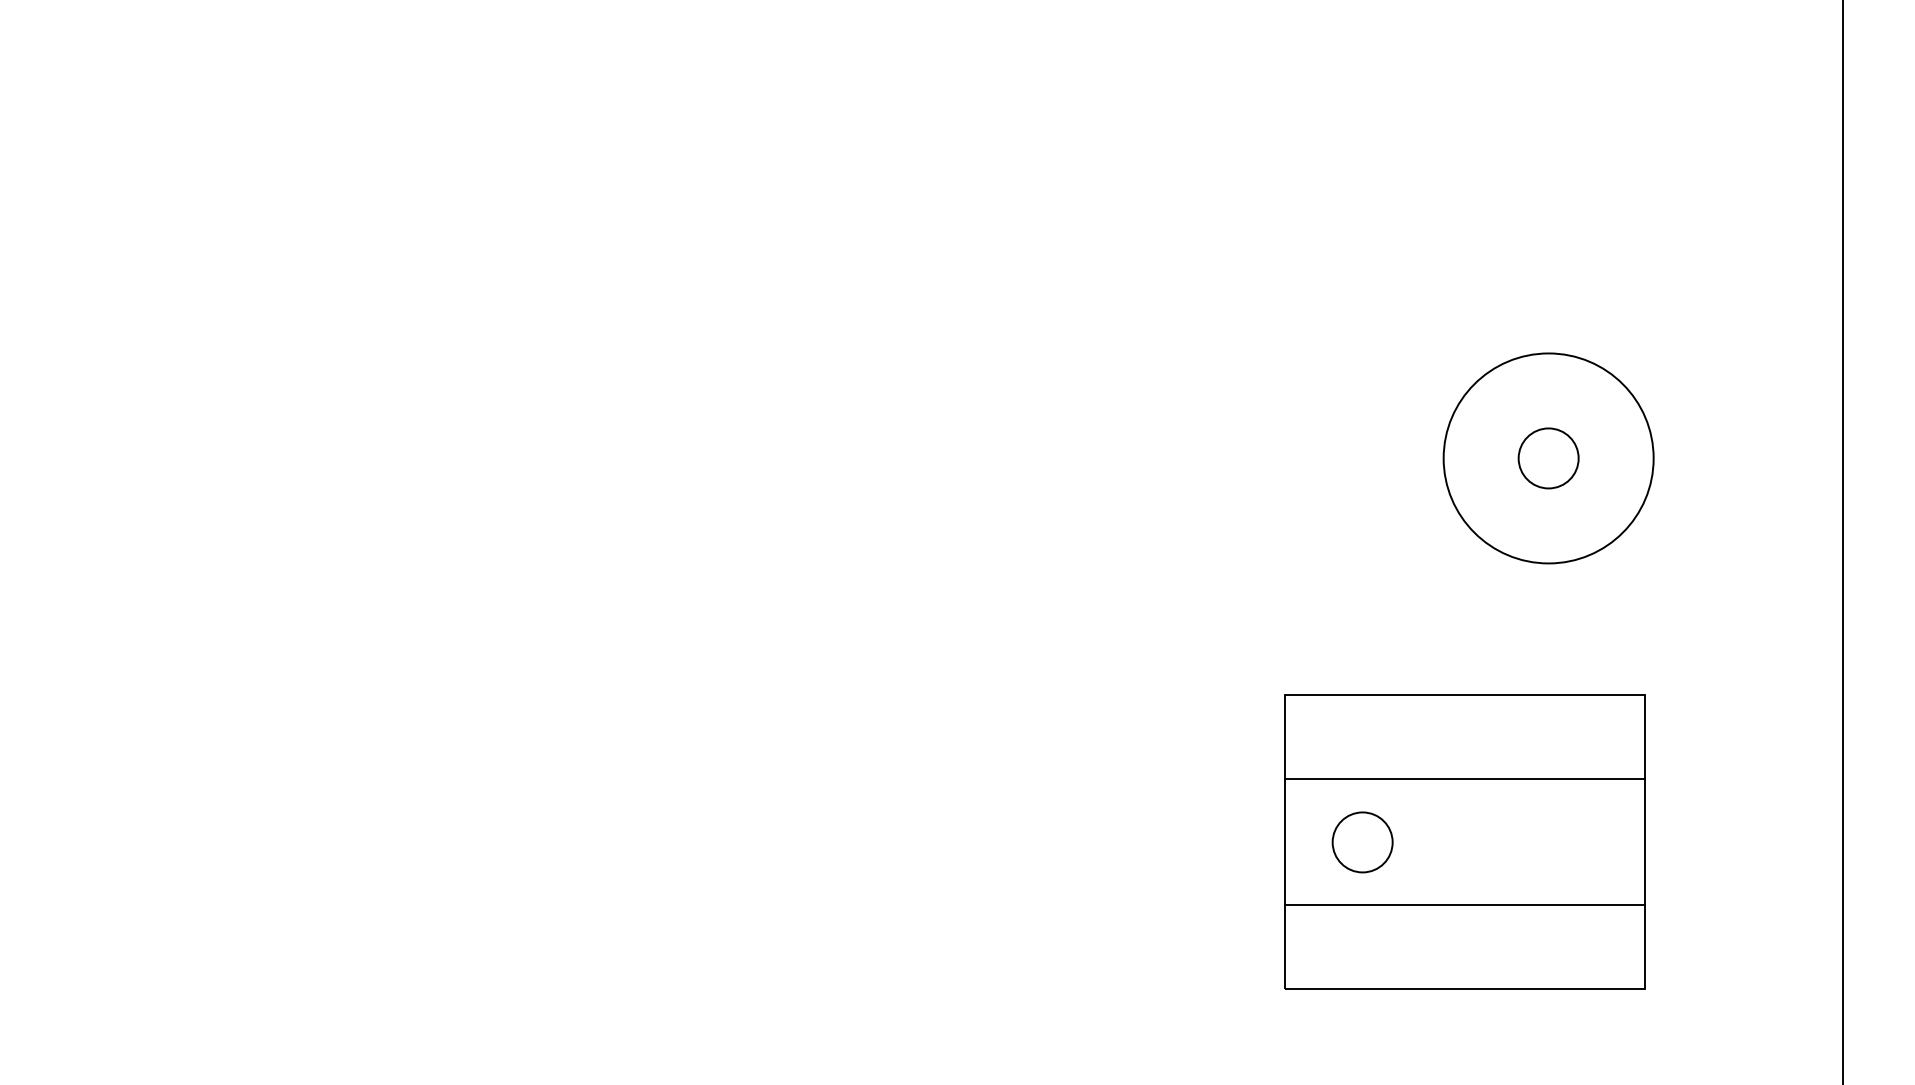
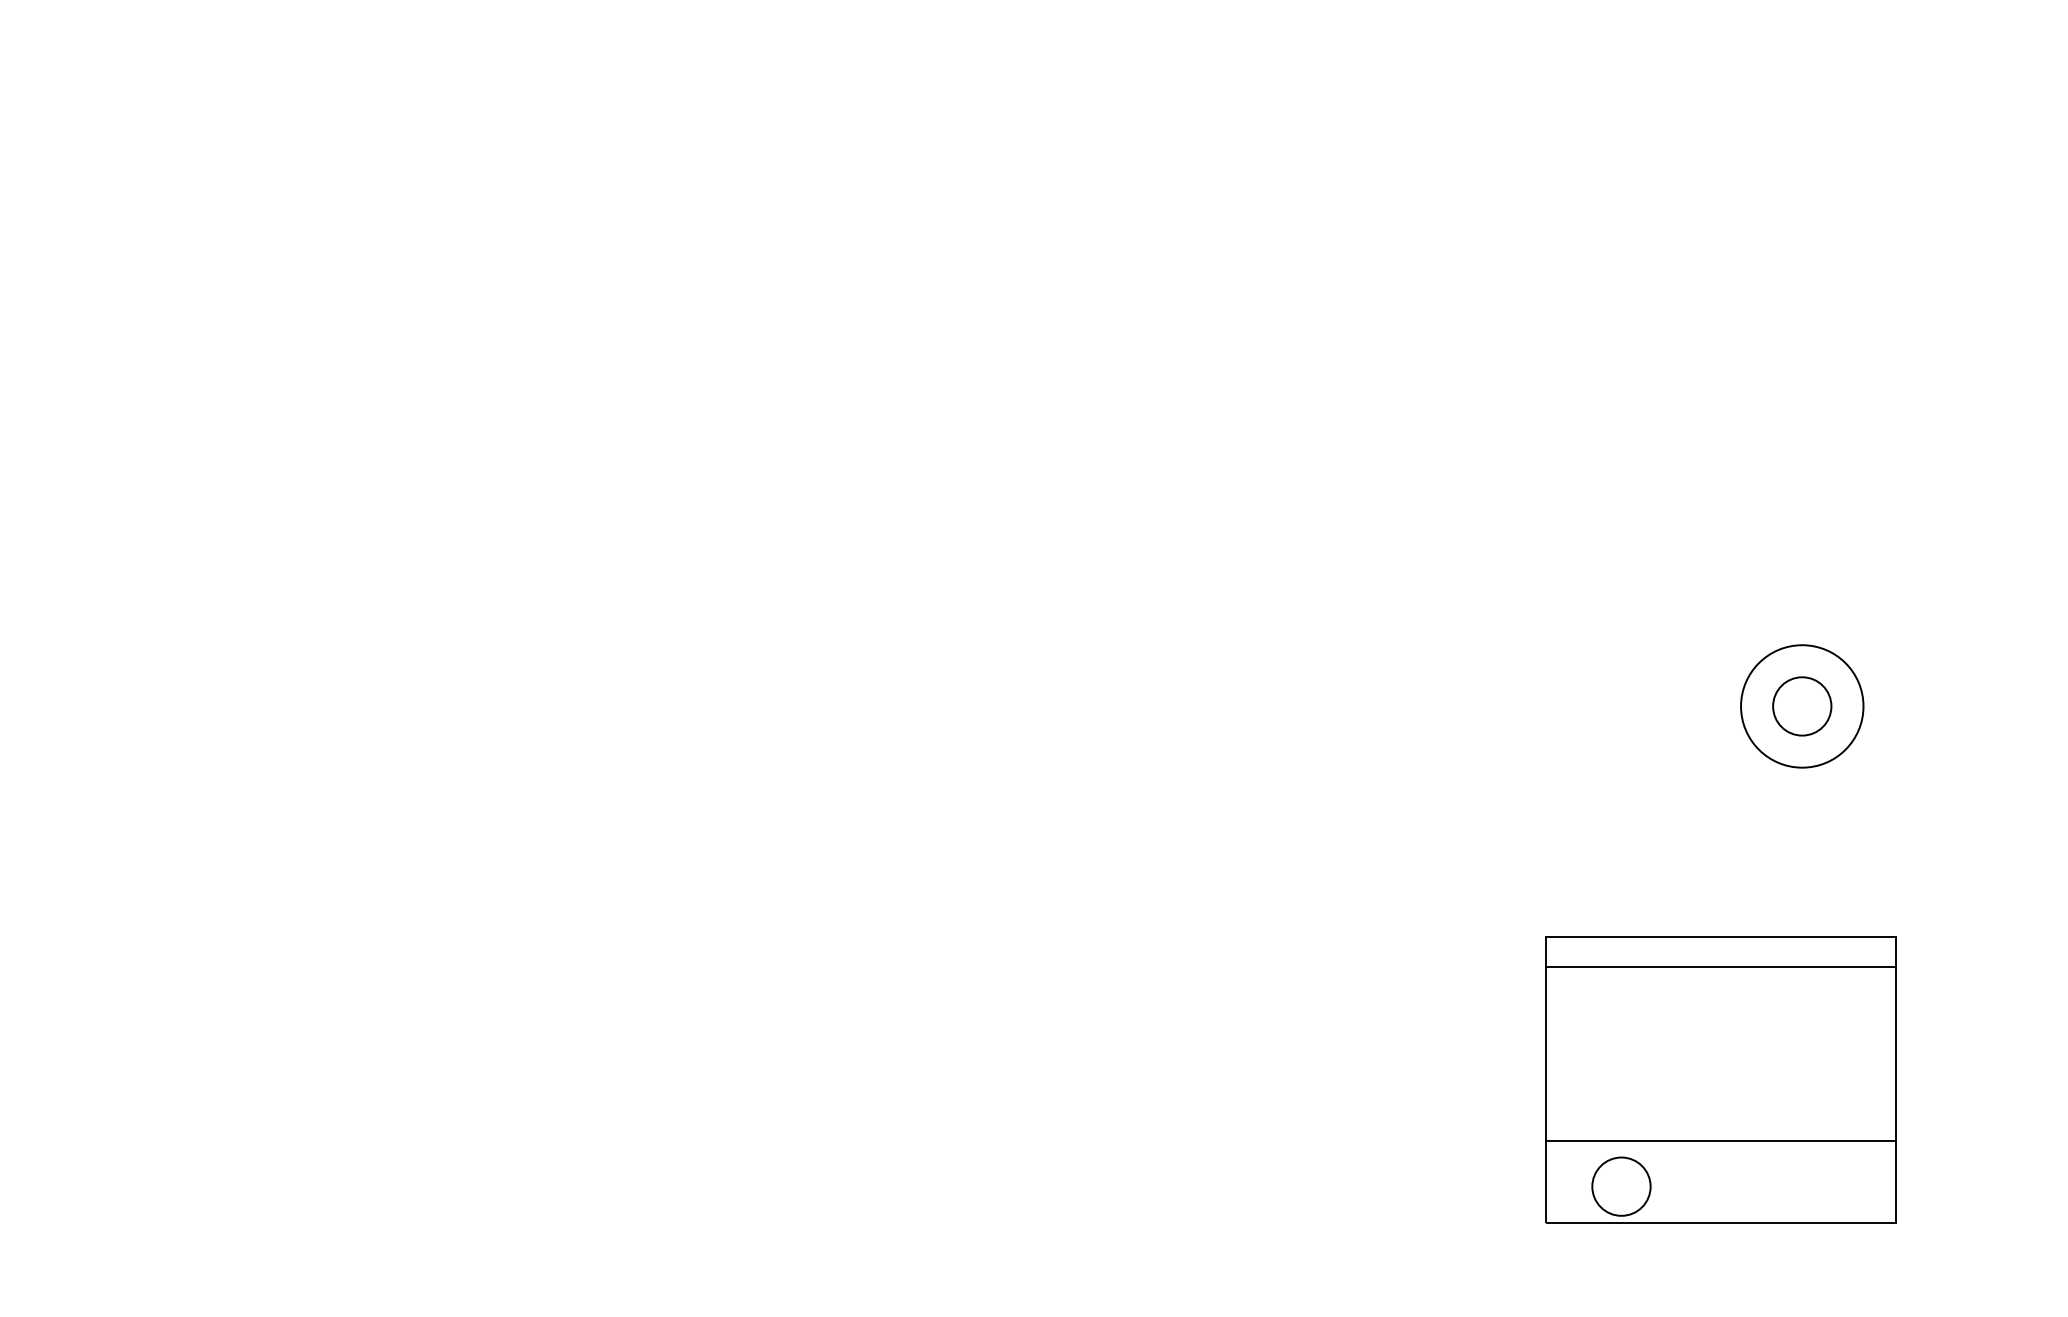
circle: (1548, 458) -> (1802, 706), size x0.6
line: (1464, 779) -> (1720, 967), moved
circle: (1362, 842) -> (1621, 1186), moved

